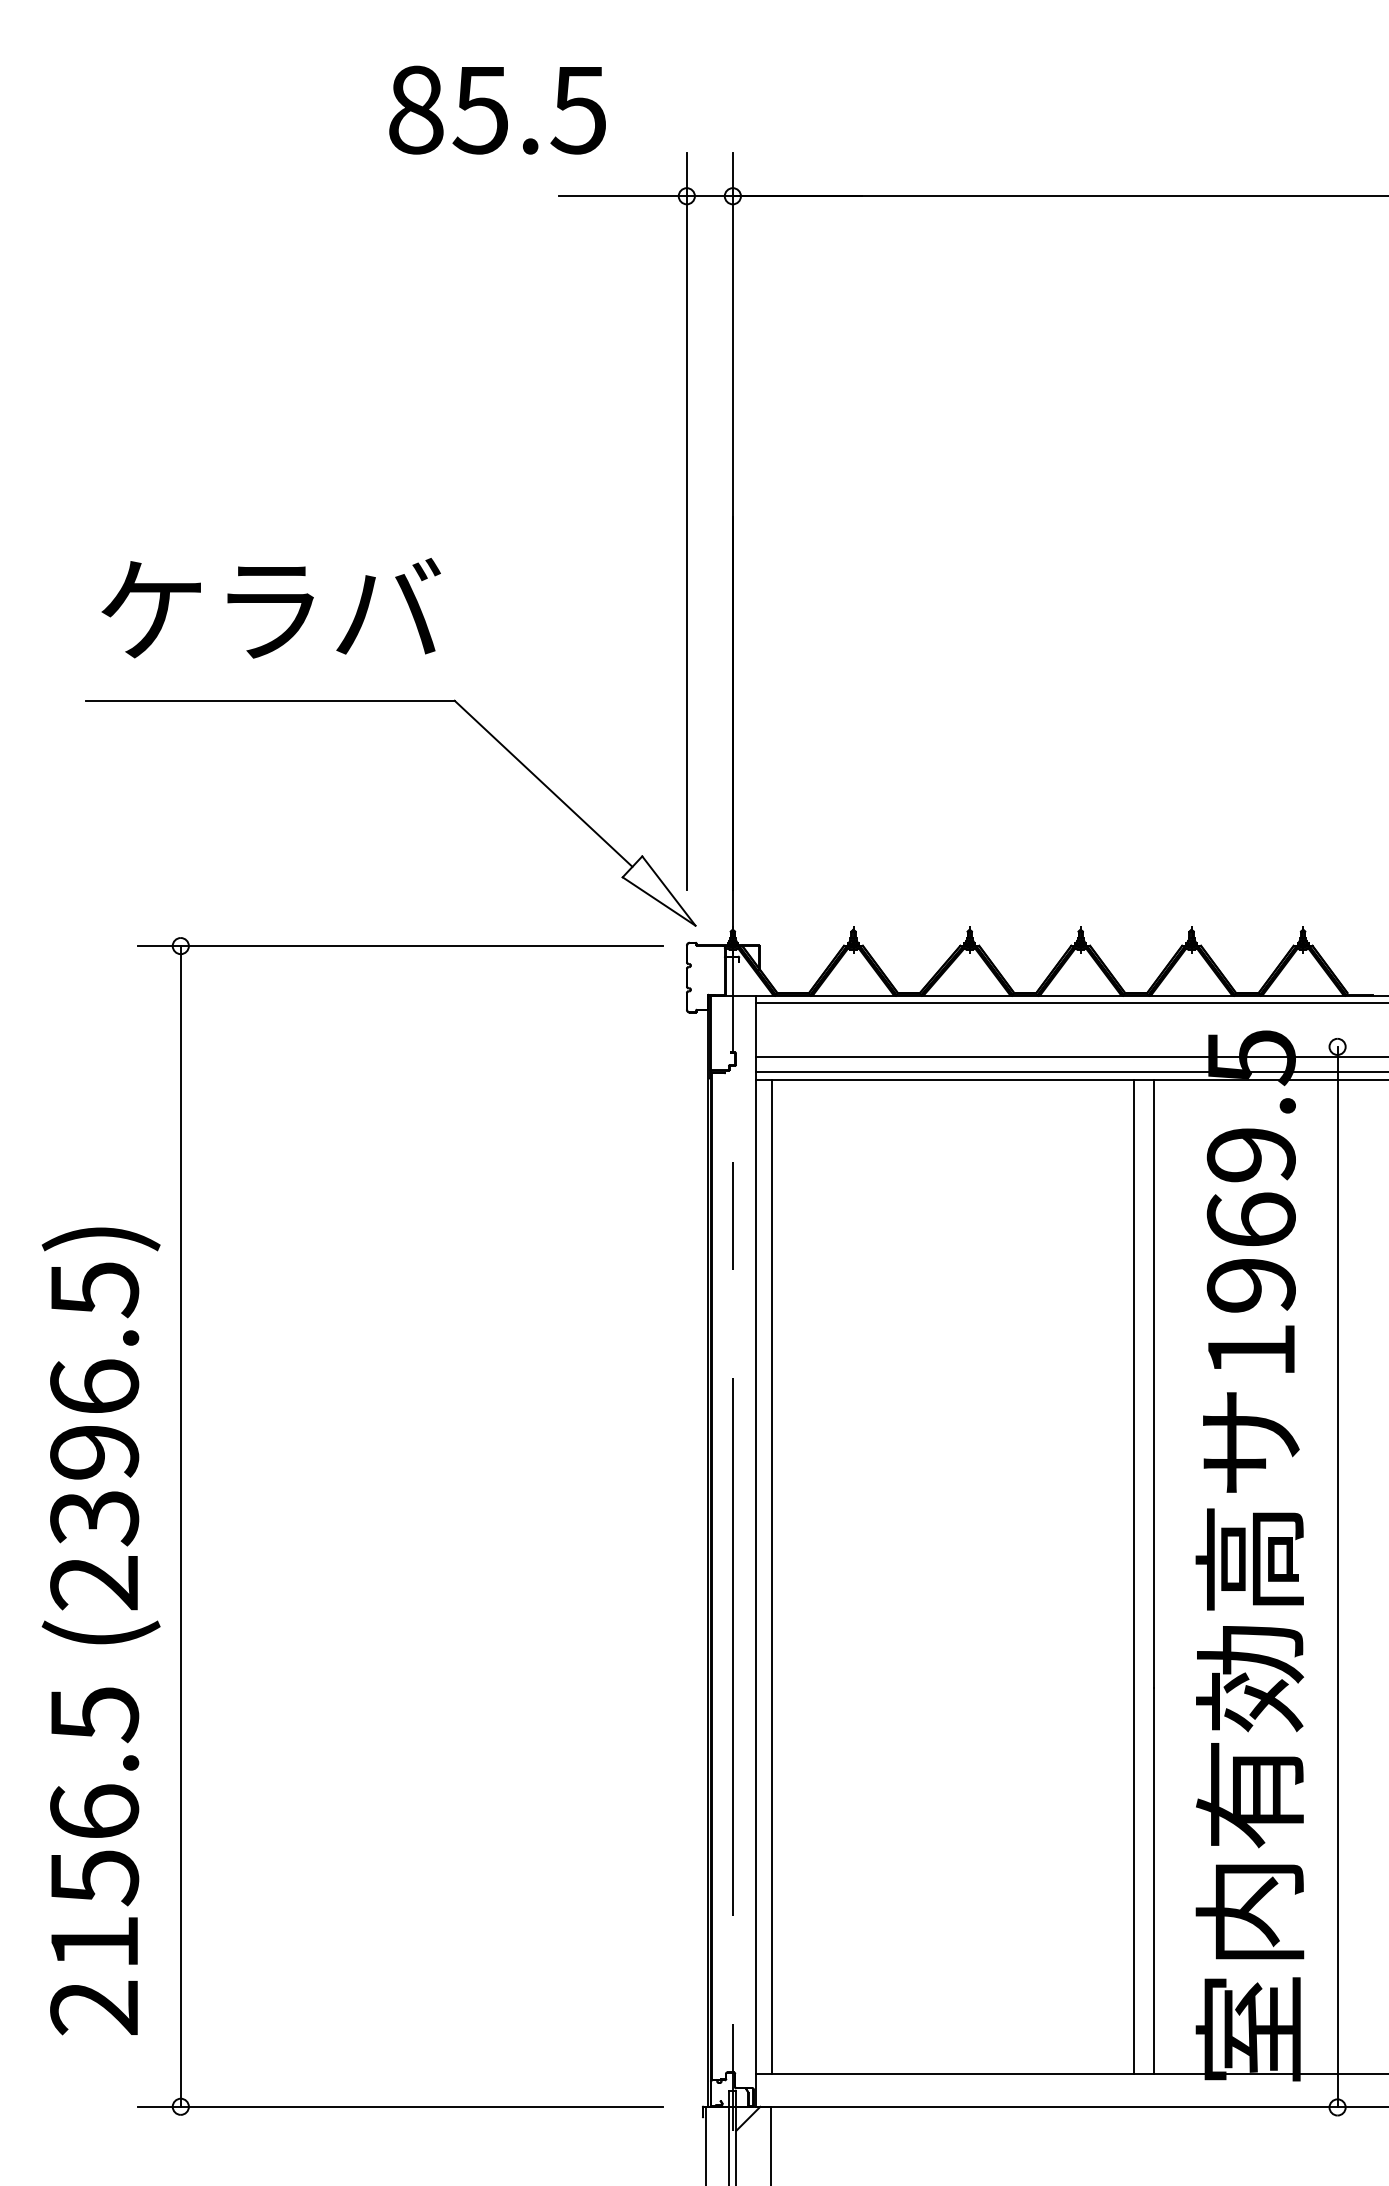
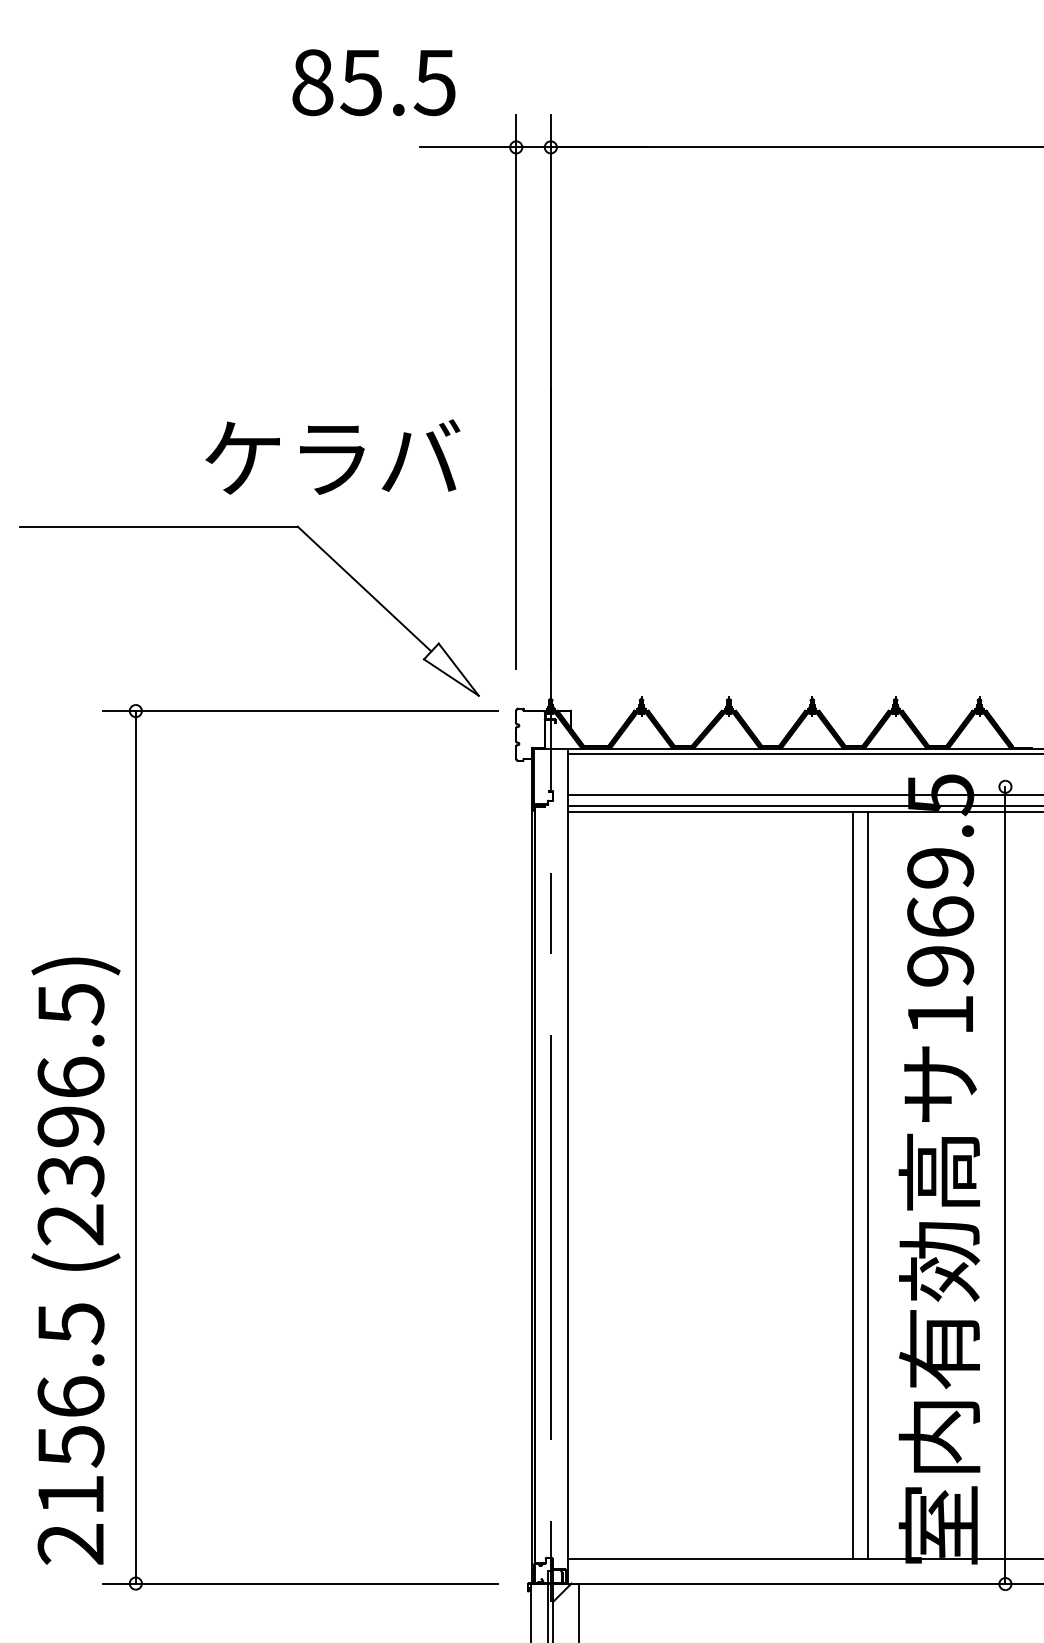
text: (270, 607) -> (332, 456), moved
part: (390, 701) -> (249, 527), moved
line: (772, 1577) -> (580, 1185), removed
text: (100, 1630) -> (75, 1260), moved

